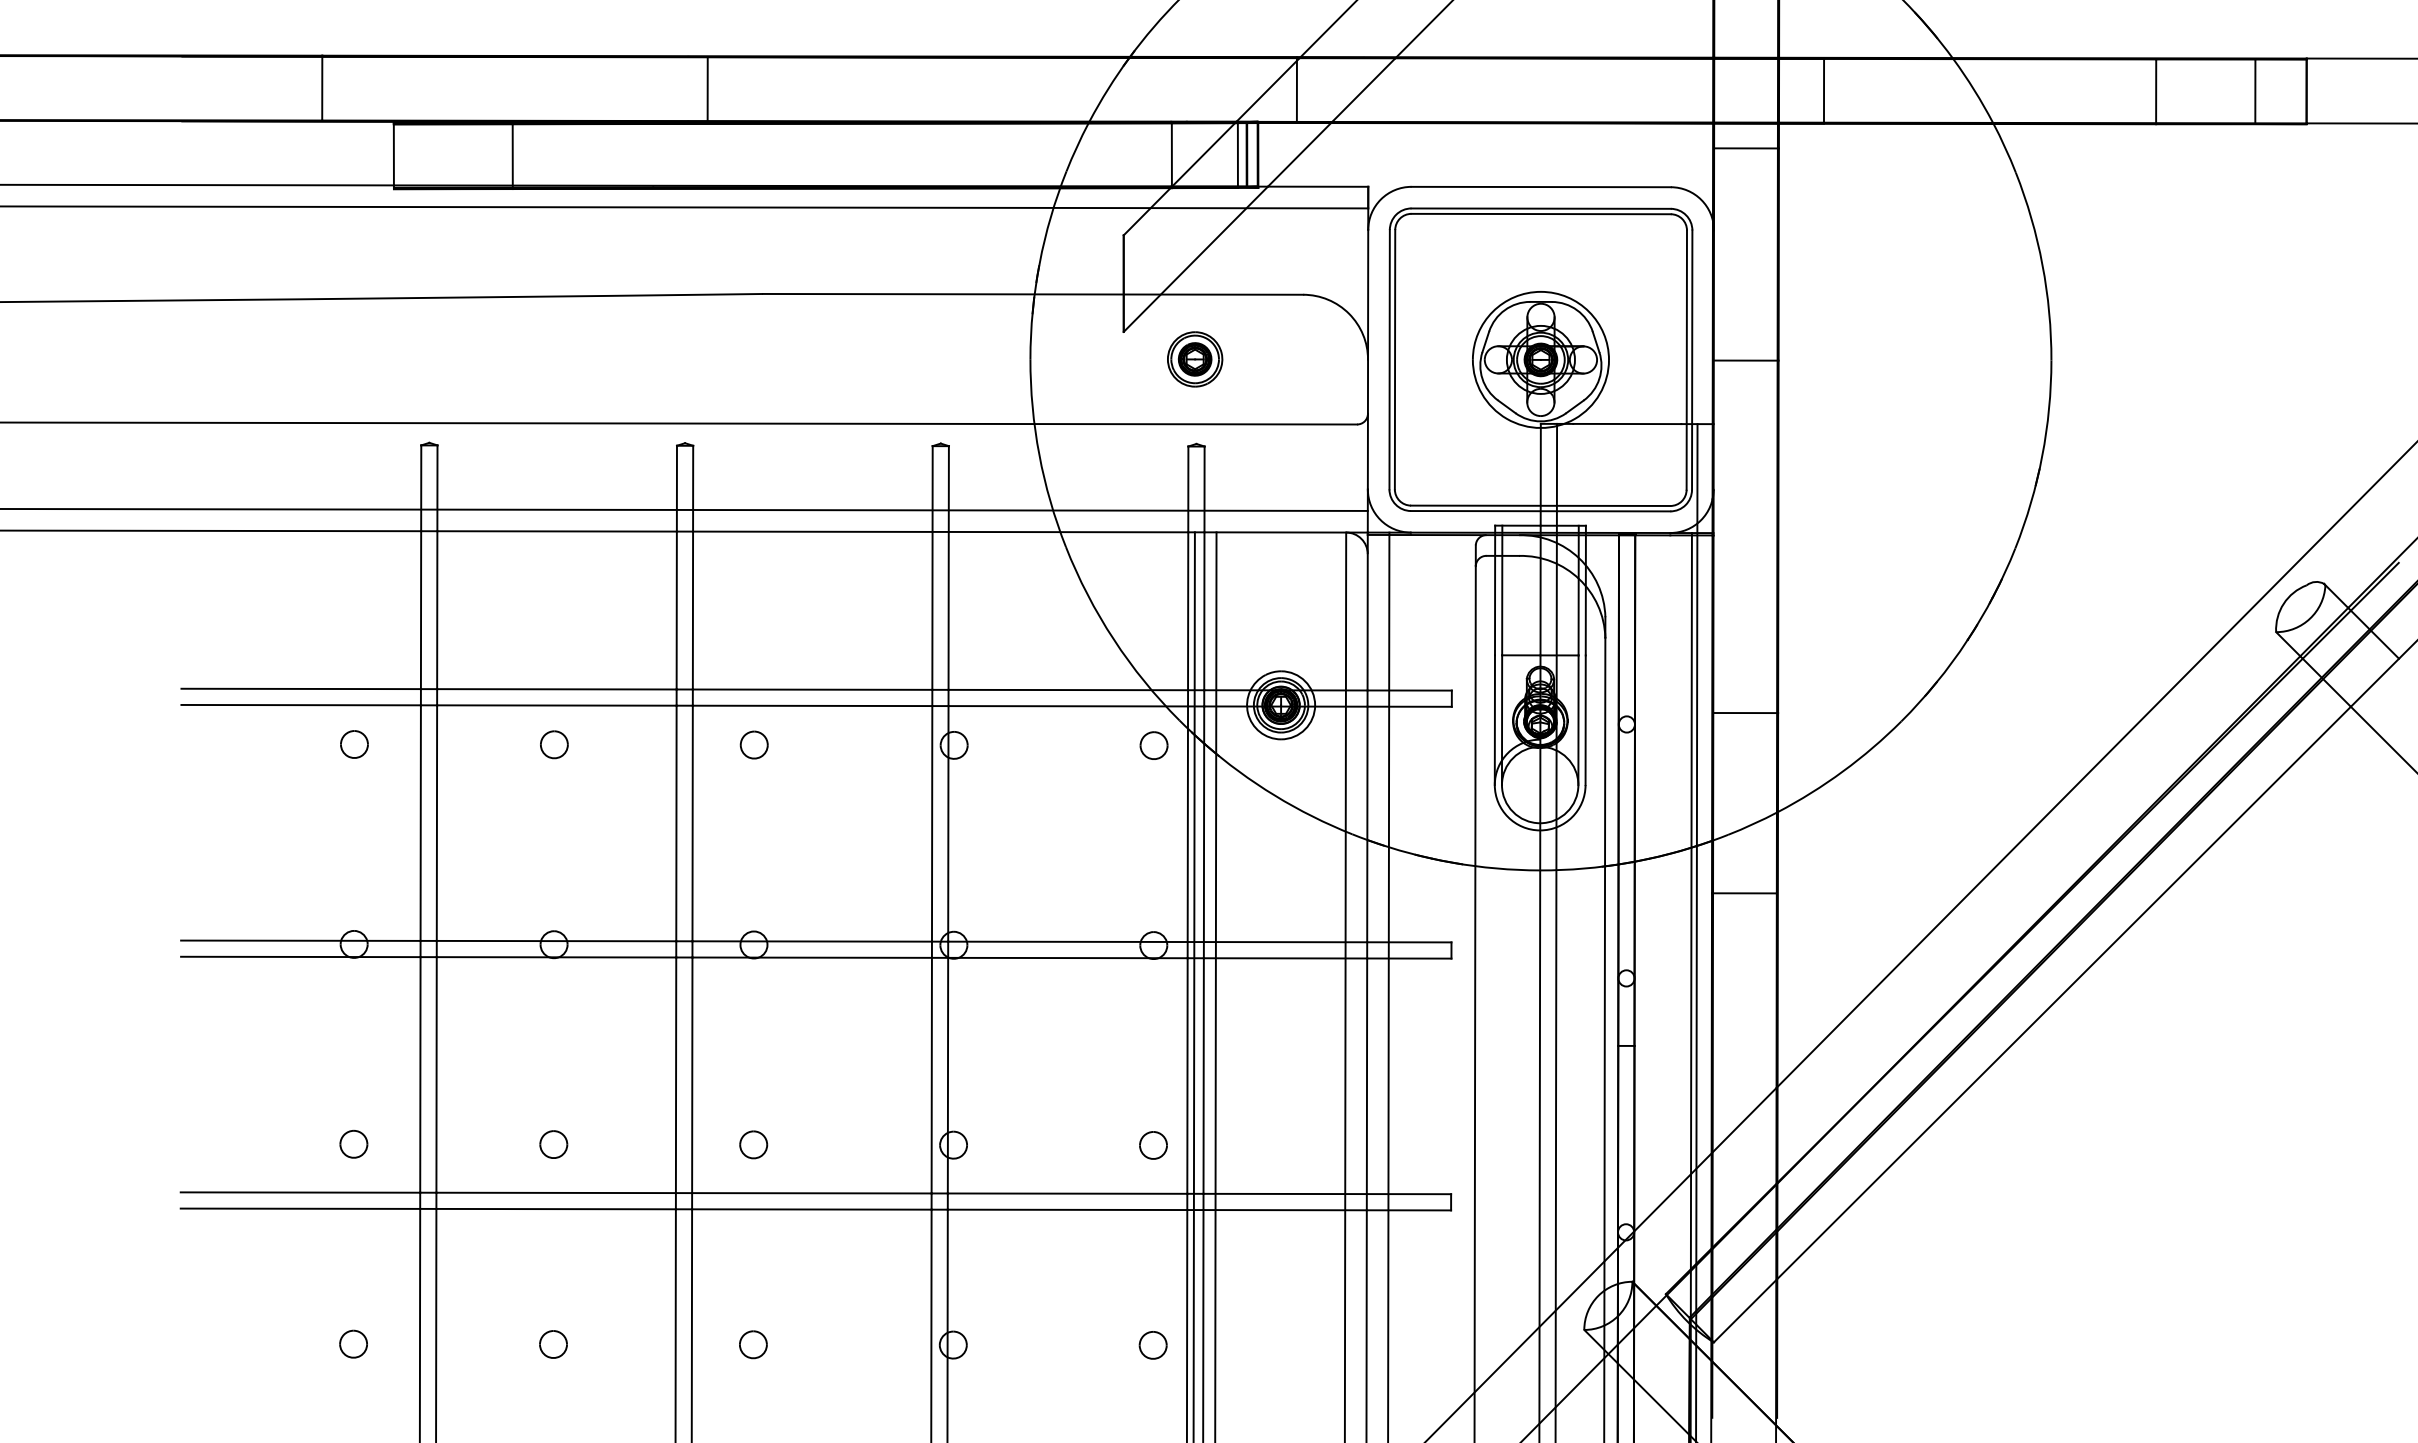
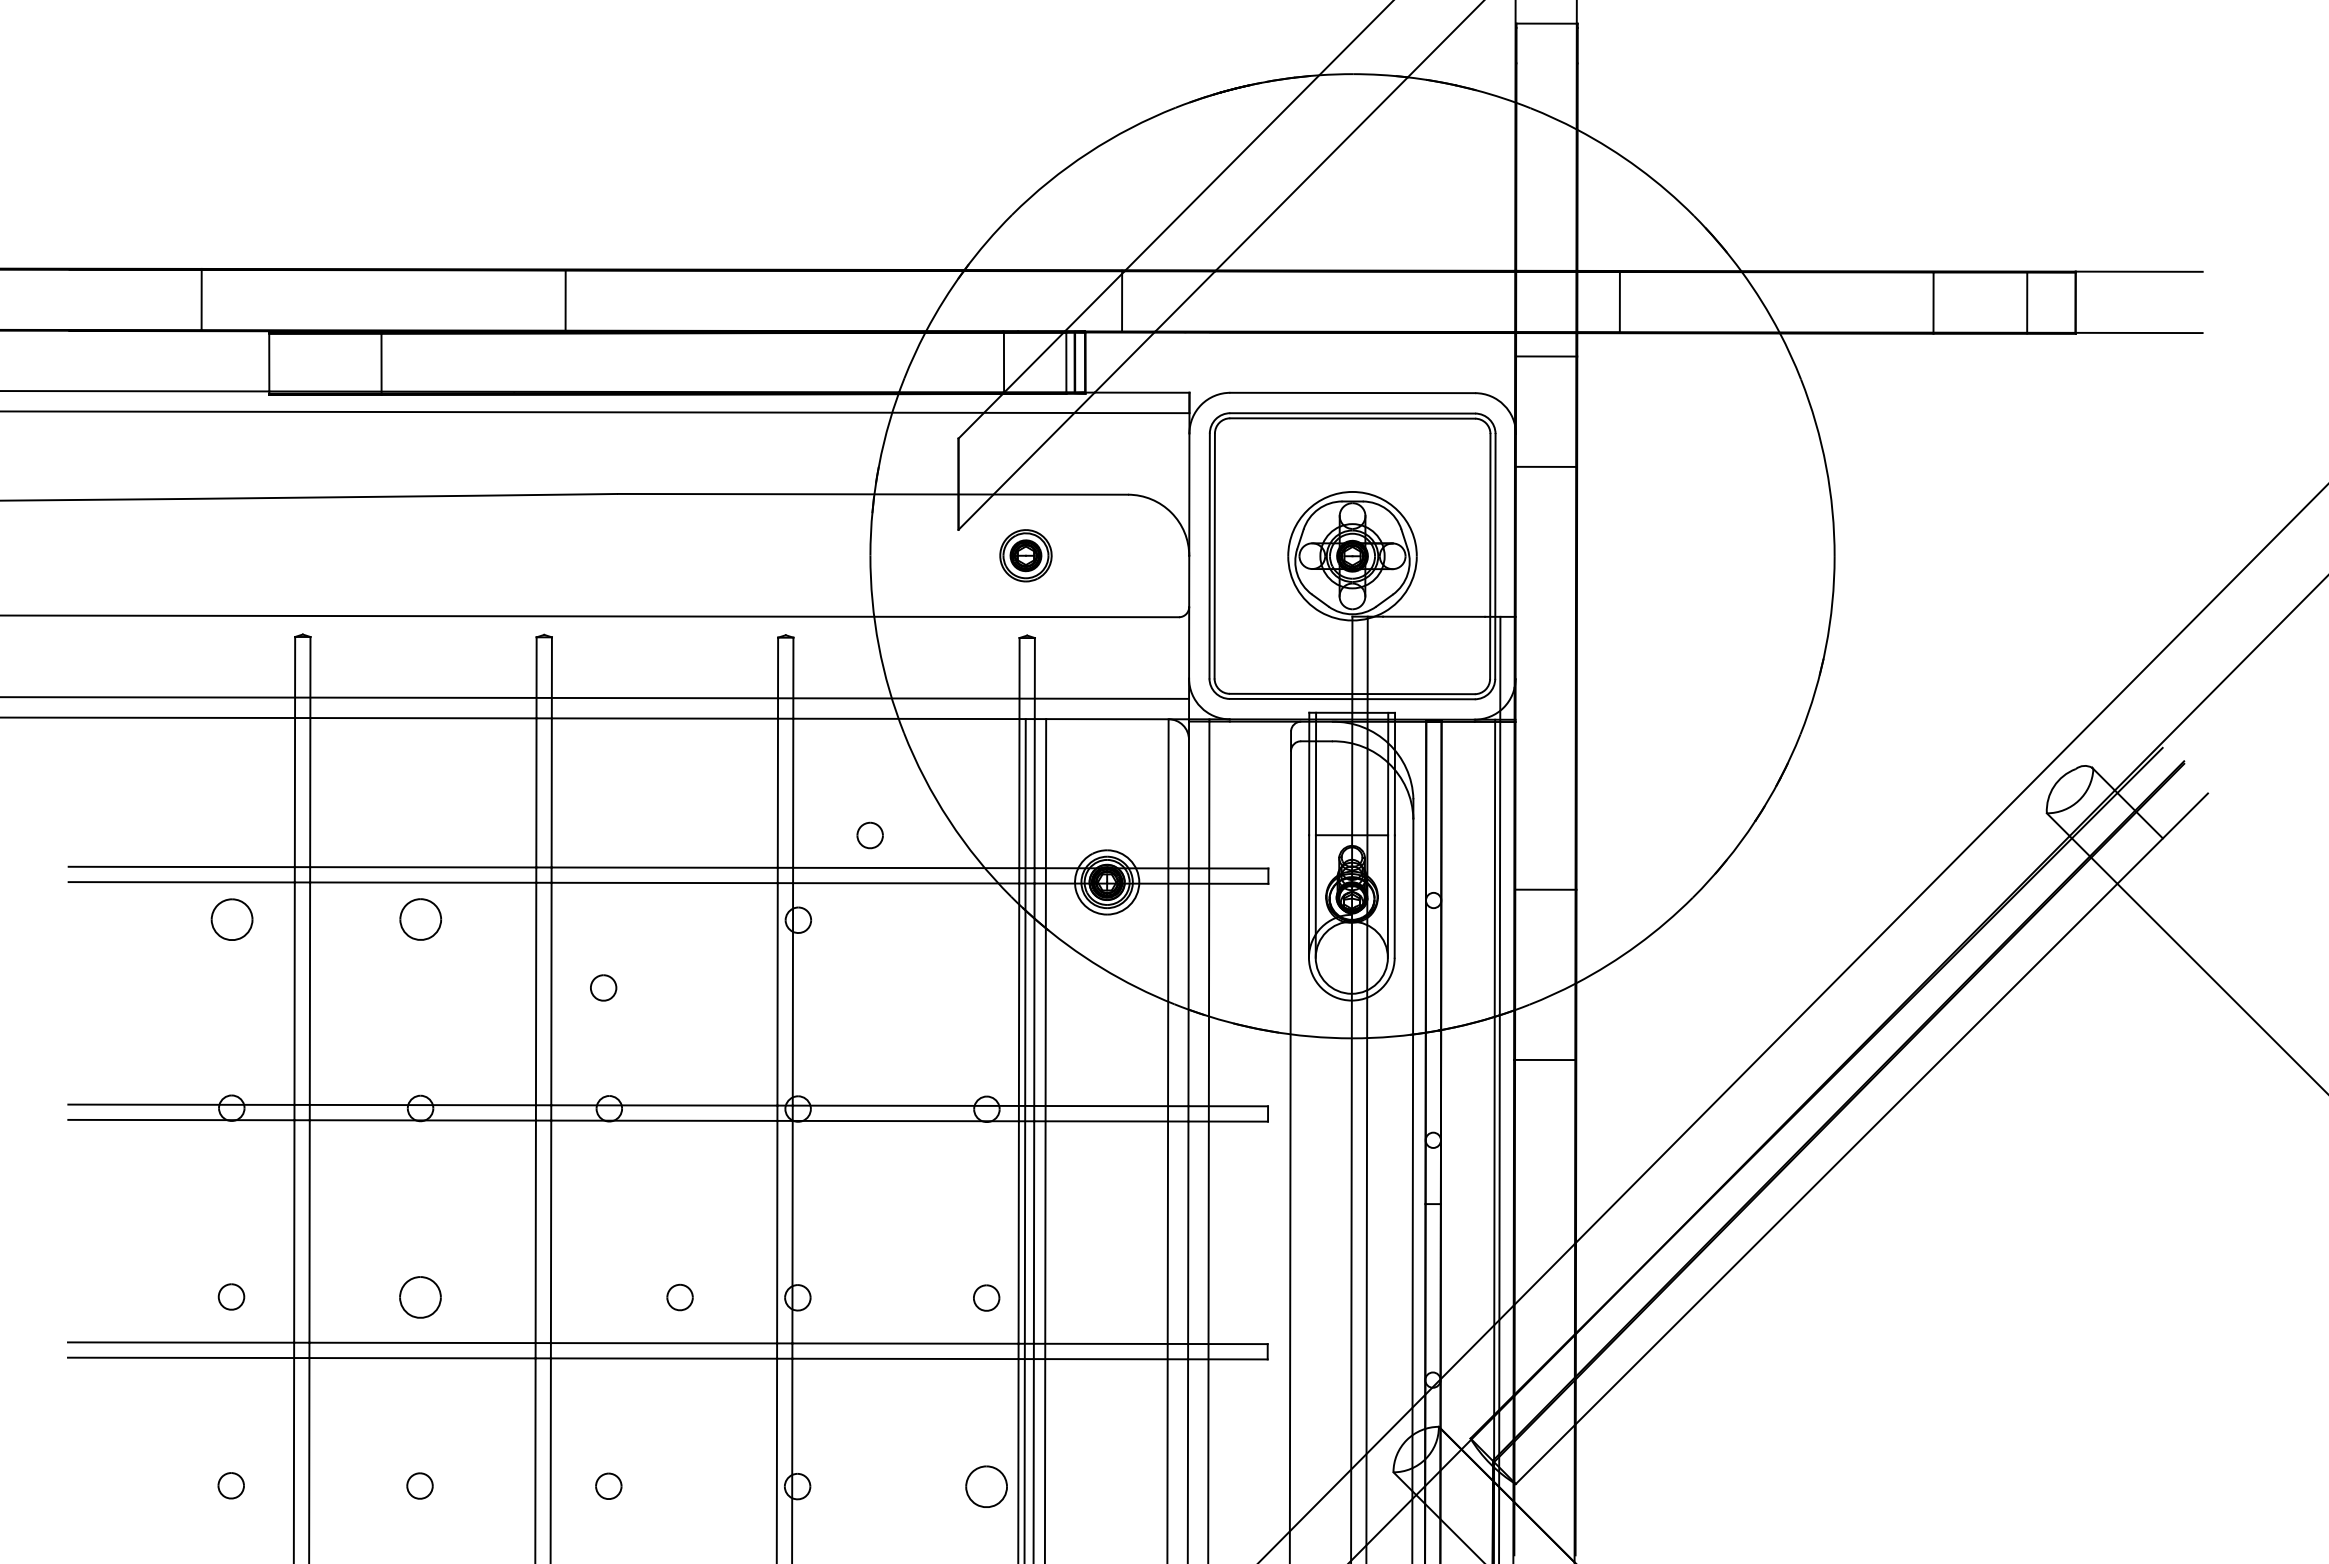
line: (1746, 360) -> (1546, 466), moved
part: (353, 743) -> (231, 918), size x1.6
part: (554, 744) -> (420, 919), size x1.6
part: (754, 744) -> (603, 987), moved
part: (1153, 745) -> (869, 835), moved
part: (552, 1143) -> (419, 1296), size x1.6
part: (753, 1144) -> (679, 1297), moved
part: (1152, 1344) -> (985, 1486), size x1.6

